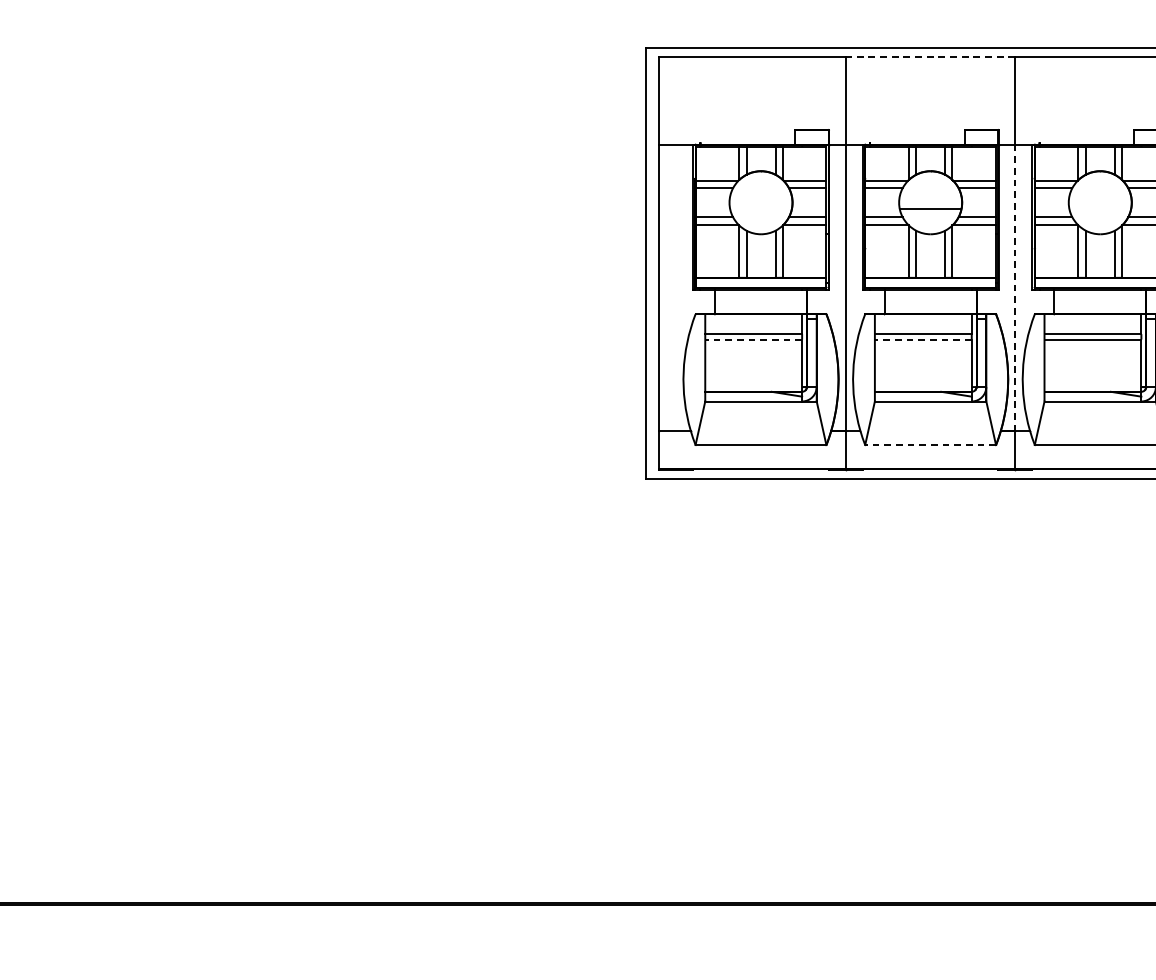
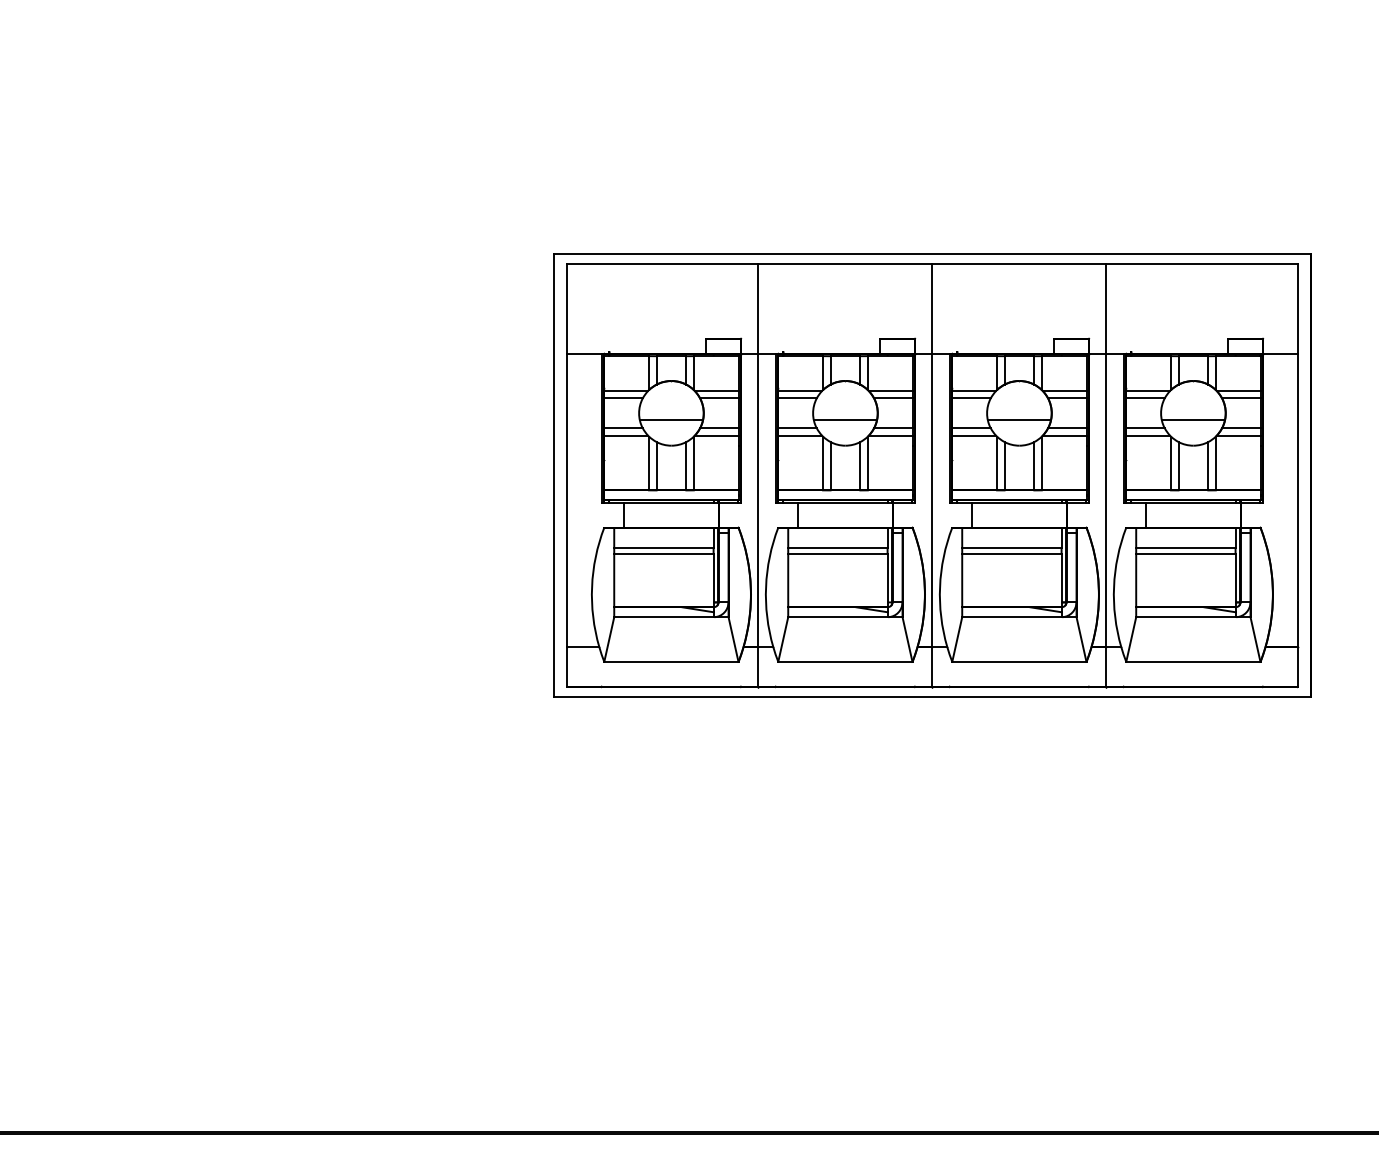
line: (930, 57) -> (845, 264), dashed -> solid
line: (761, 209) -> (671, 420), added
line: (1100, 209) -> (1019, 420), added
line: (1015, 287) -> (932, 500), dashed -> solid
line: (753, 339) -> (663, 553), dashed -> solid
line: (922, 339) -> (837, 553), dashed -> solid
line: (929, 444) -> (844, 661), dashed -> solid

